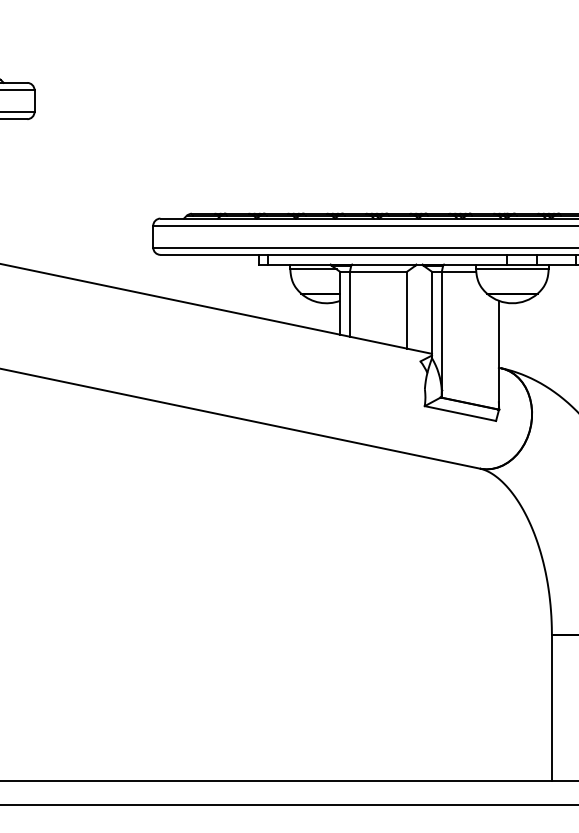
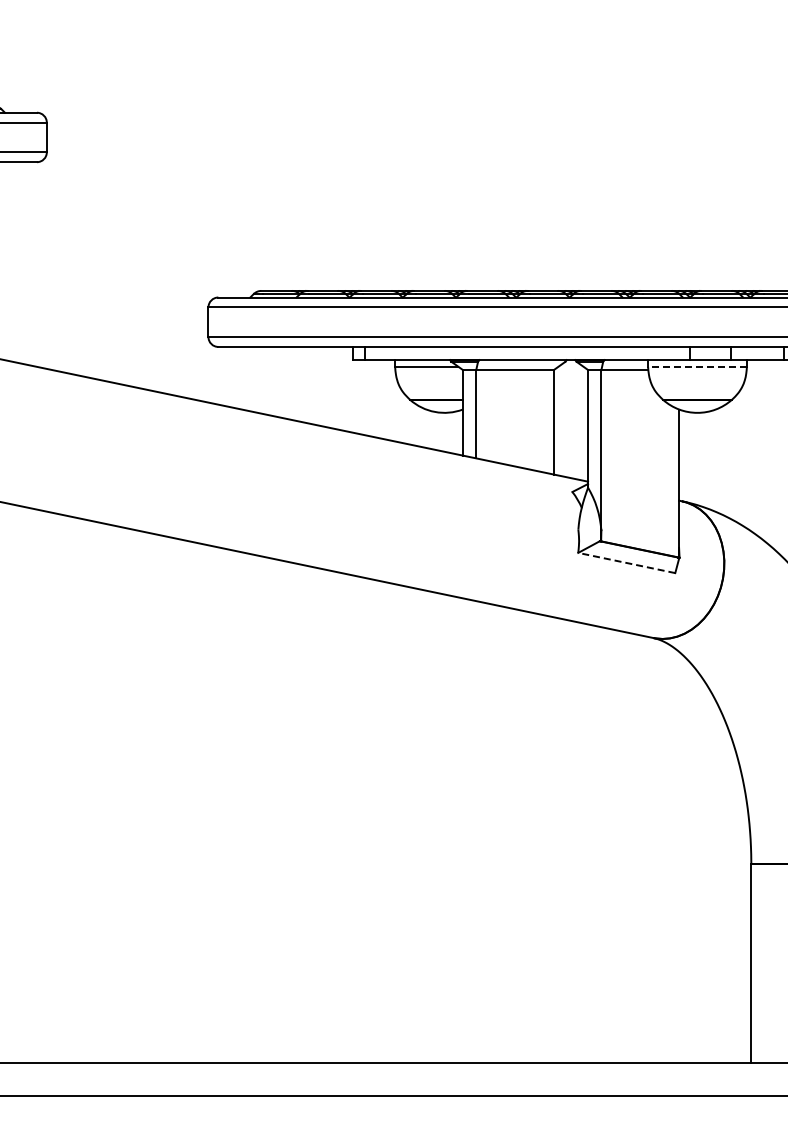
line: (512, 269) -> (697, 366), solid -> dashed
line: (460, 413) -> (626, 563), solid -> dashed

